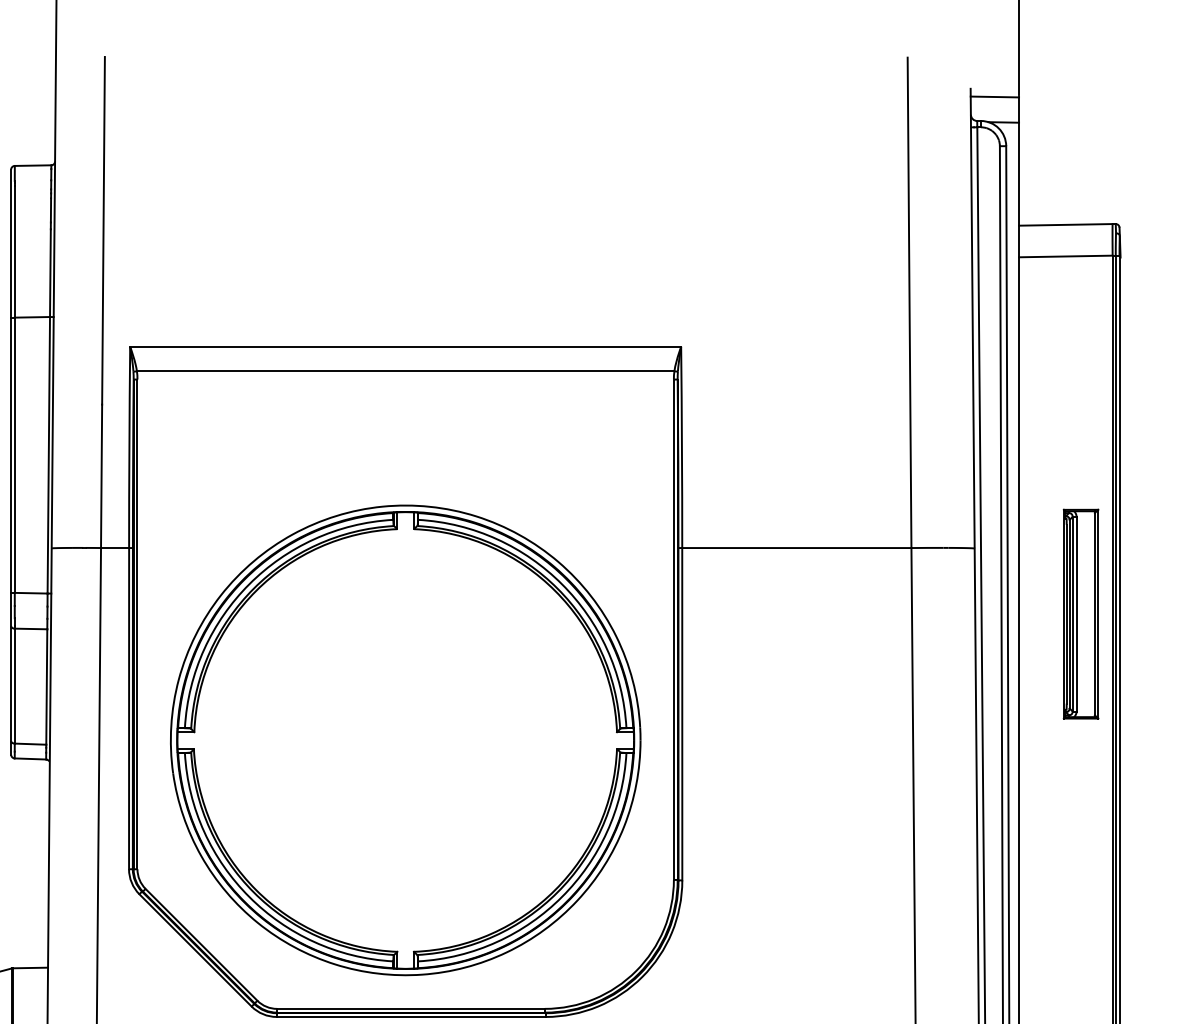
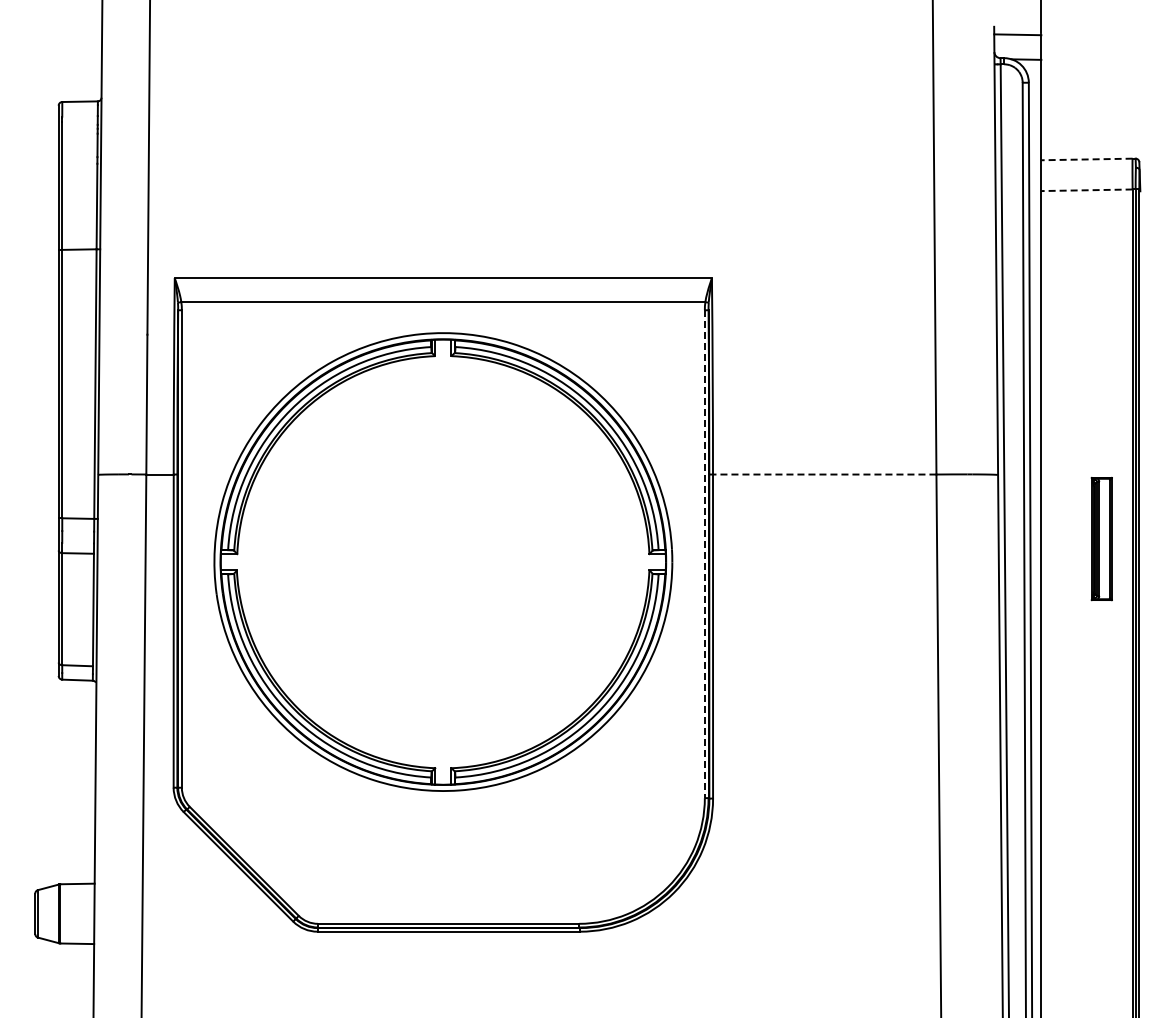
line: (1065, 224) -> (1086, 159), solid -> dashed
line: (1065, 256) -> (1086, 190), solid -> dashed
line: (796, 548) -> (824, 474), solid -> dashed
part: (1080, 613) -> (1101, 538), size x0.6
line: (673, 630) -> (704, 554), solid -> dashed
part: (405, 739) -> (443, 561), moved

